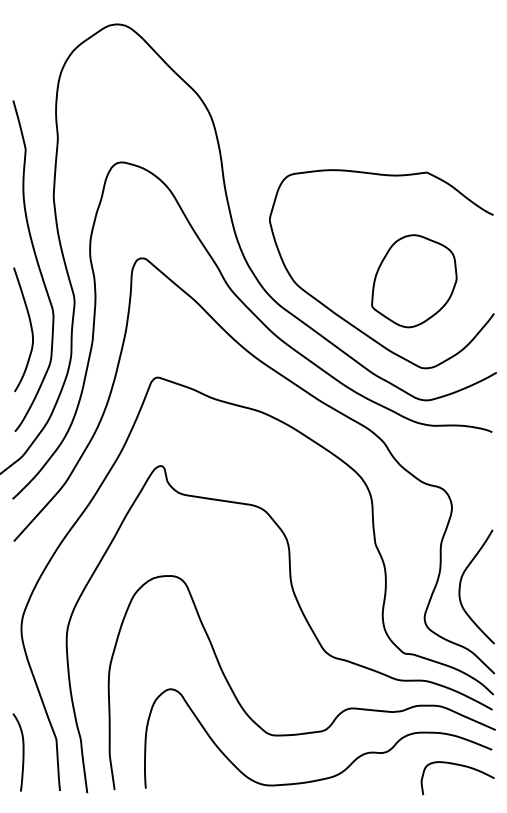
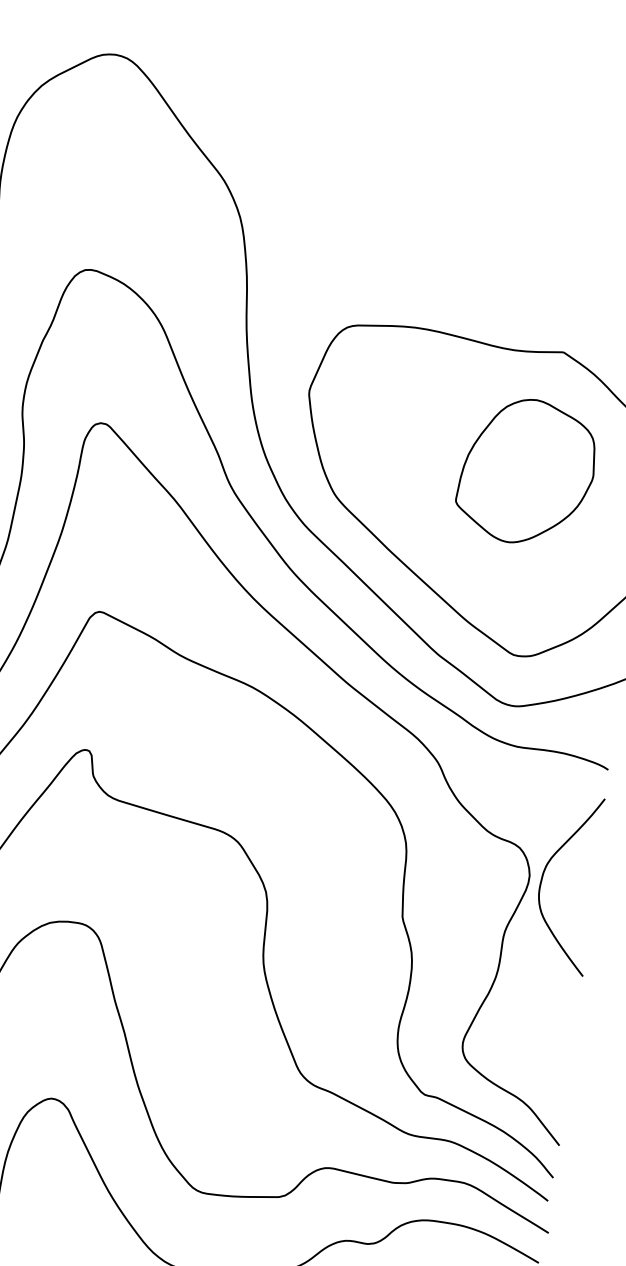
part: (414, 281) -> (527, 472), moved
curve: (461, 583) -> (544, 875), moved

